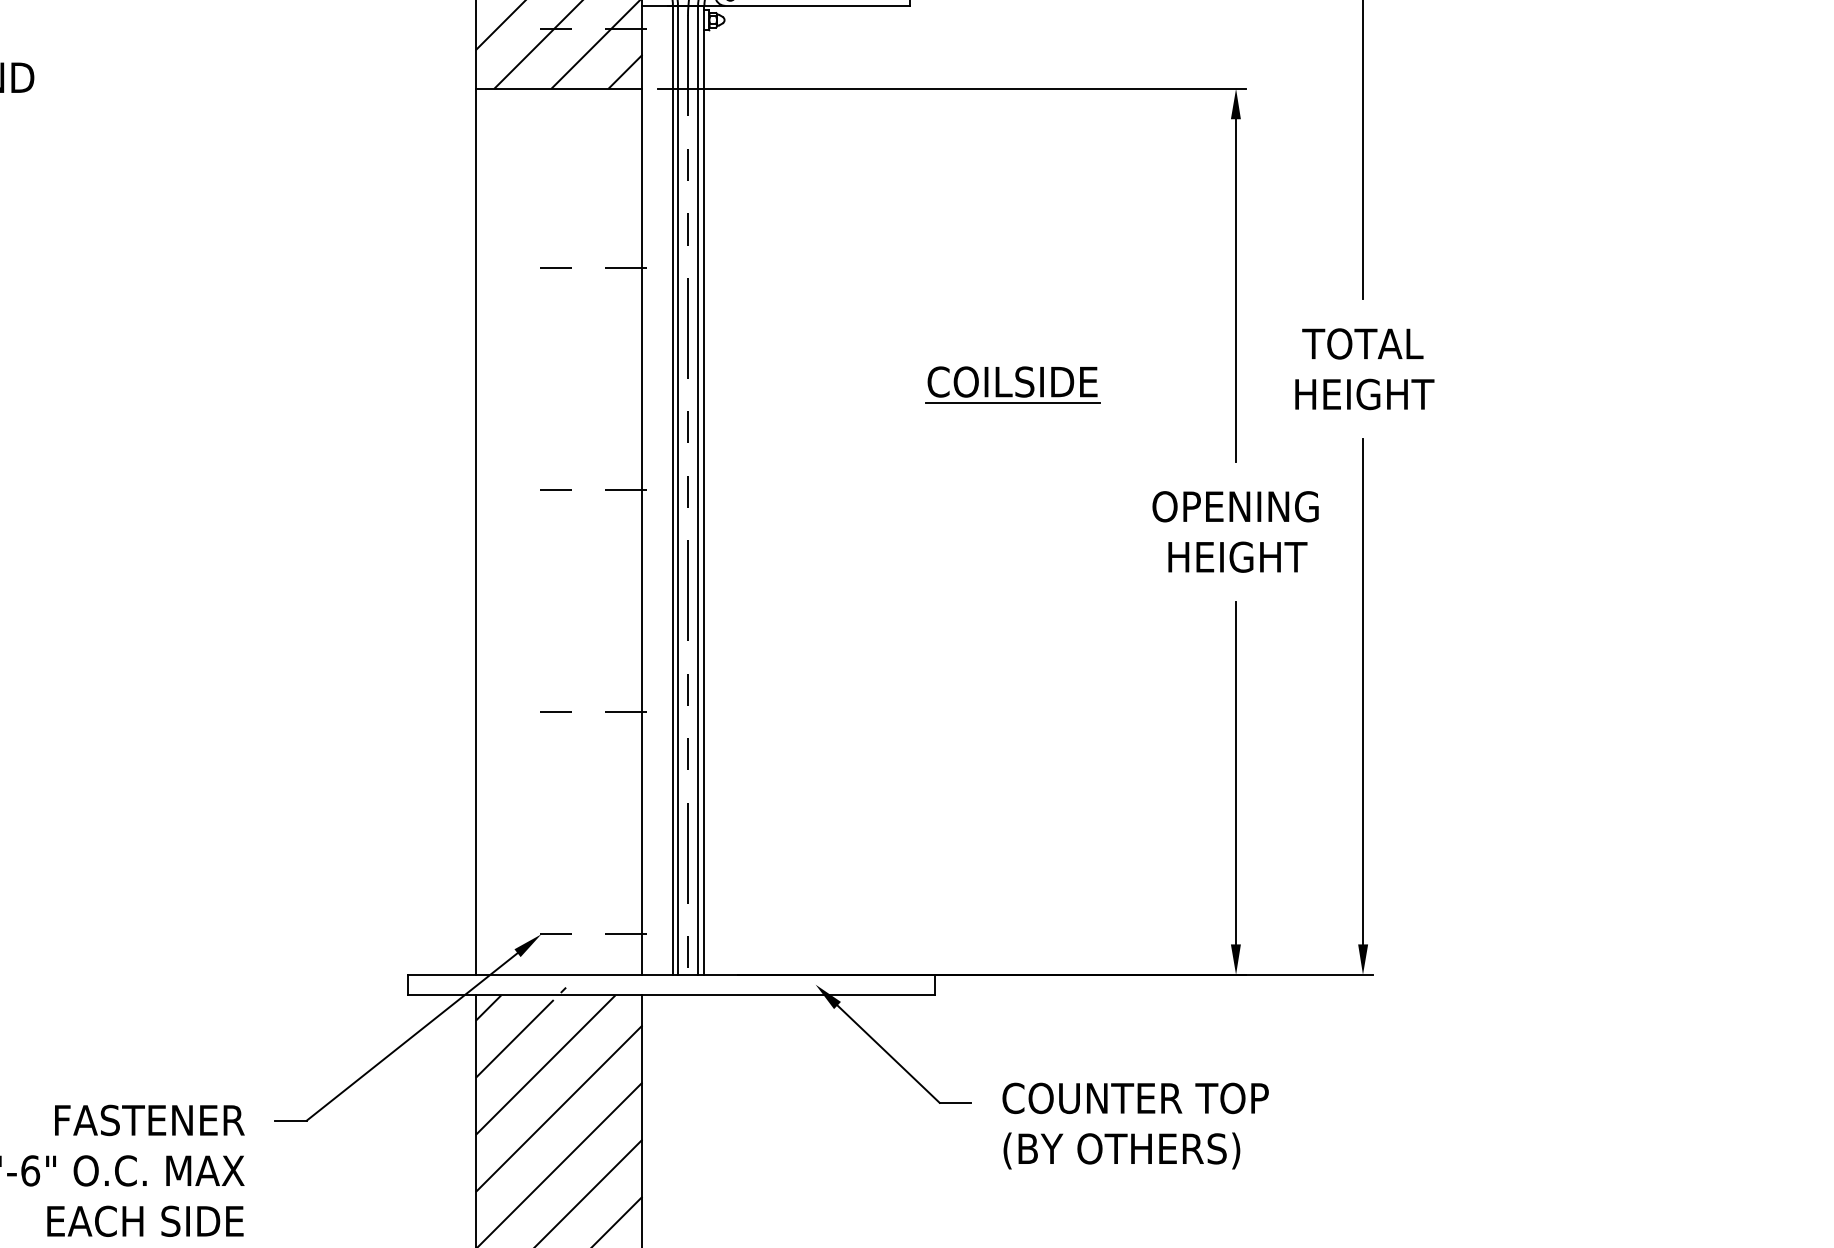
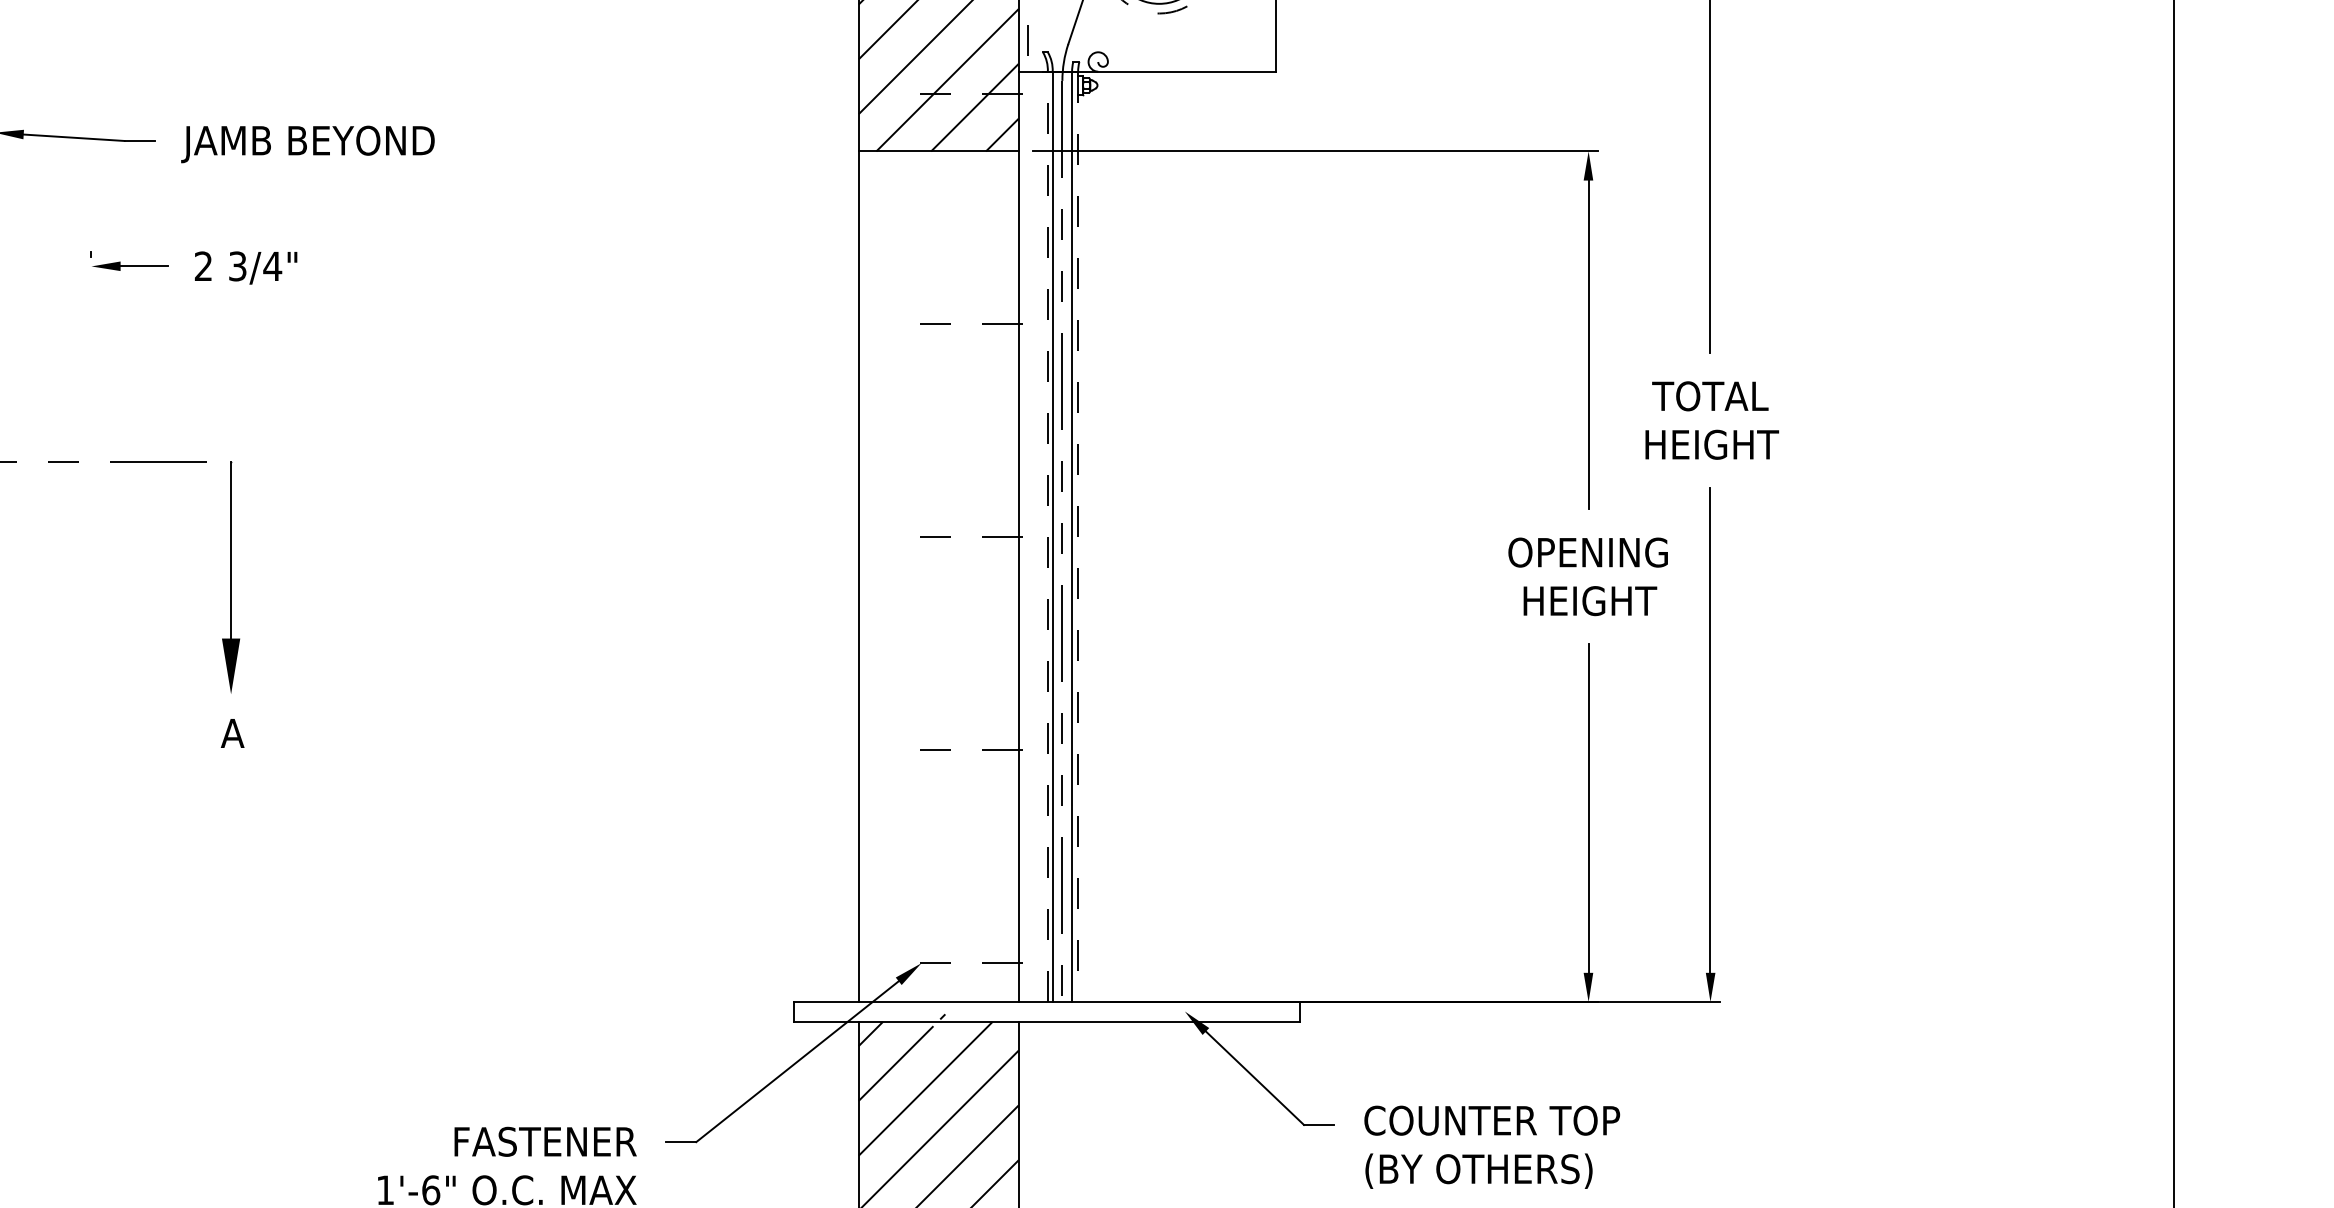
part: (1016, 379) -> (1377, 430), removed
line: (672, 489) -> (1047, 536), solid -> dashed
line: (704, 491) -> (1078, 537), solid -> dashed

